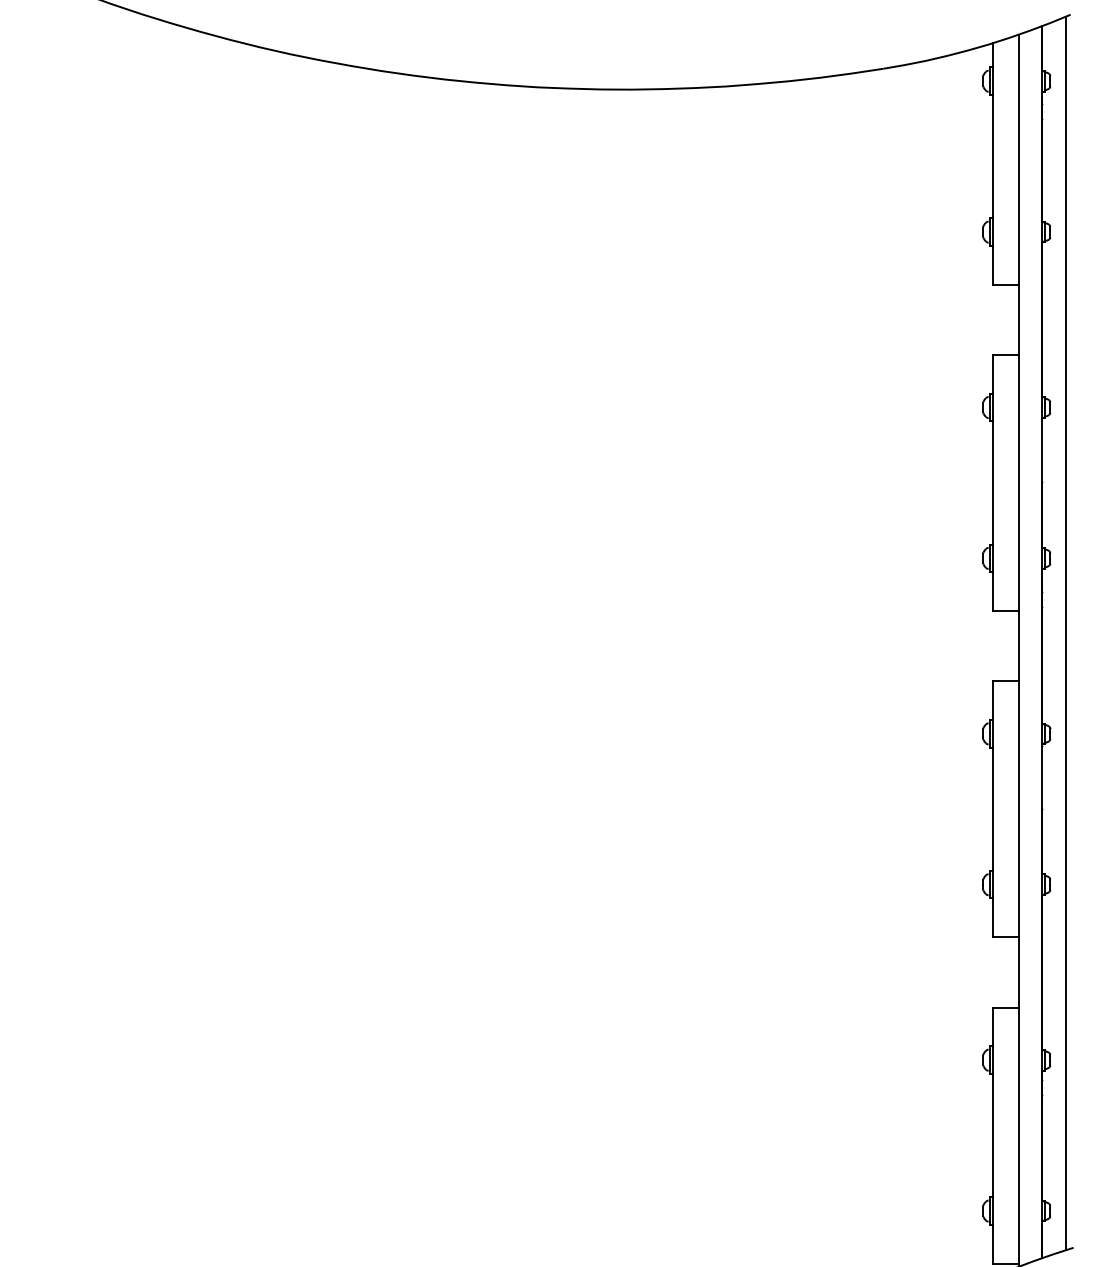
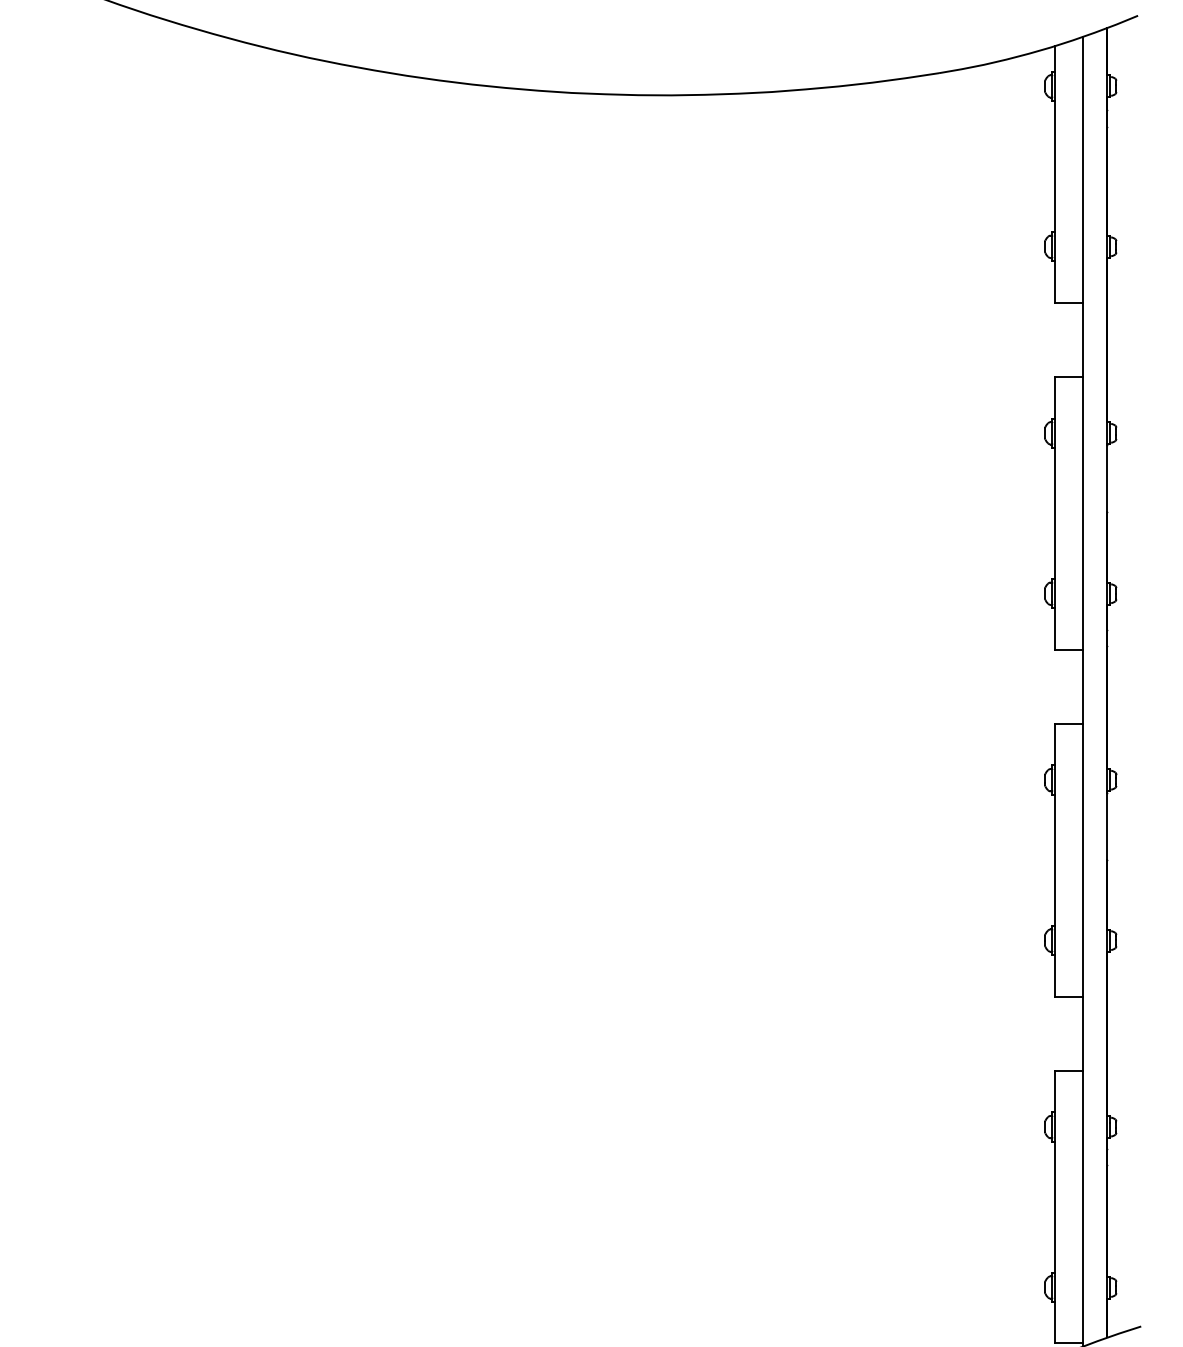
line: (1065, 633) -> (1132, 673), removed

